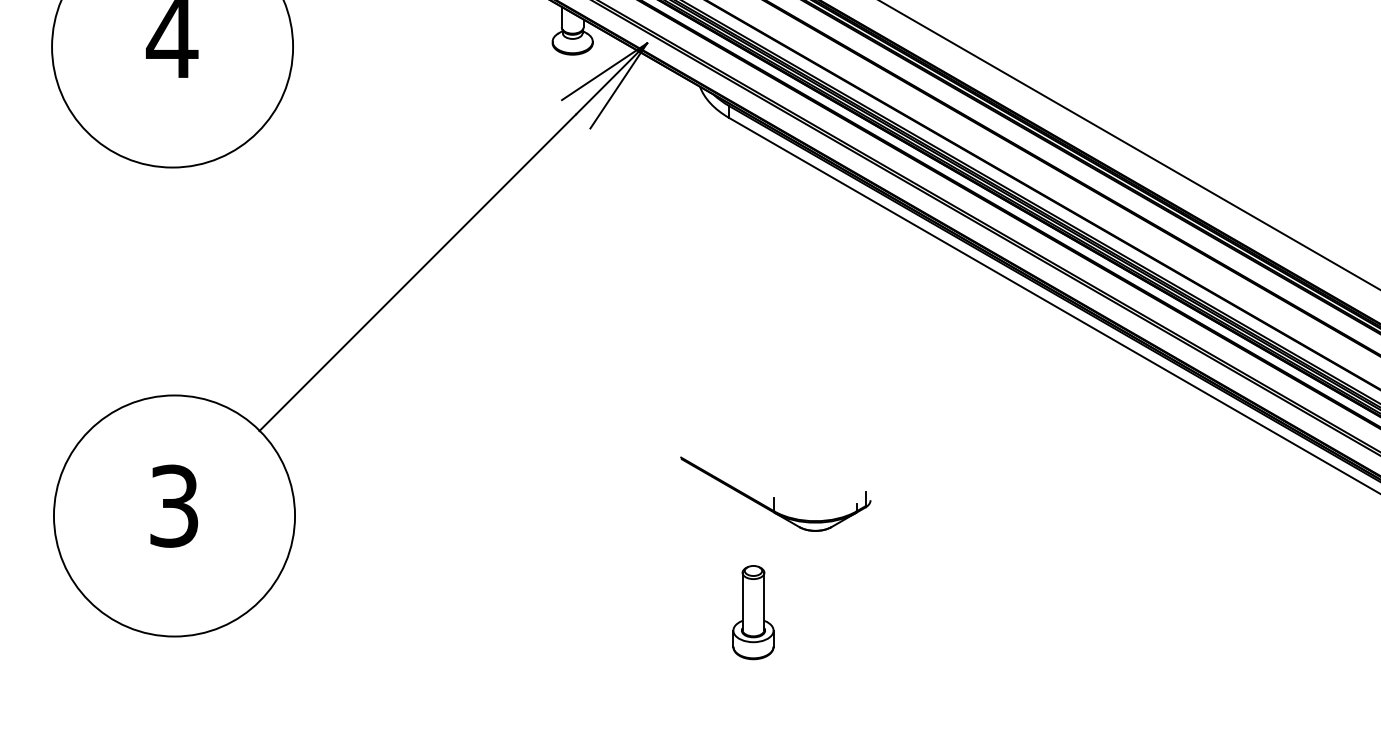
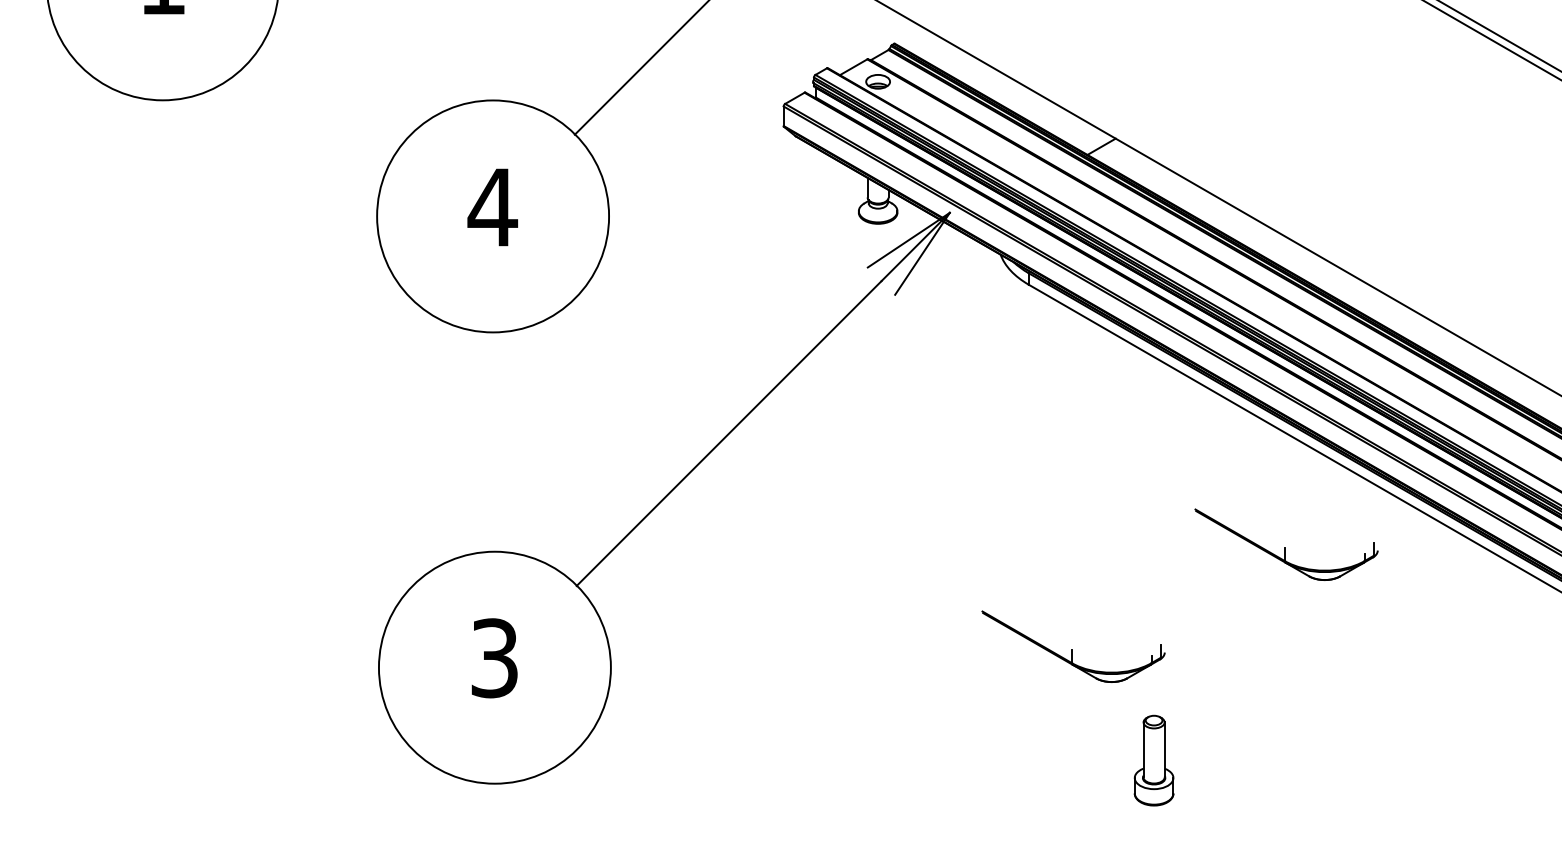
part: (997, 387) -> (1286, 544), added
part: (752, 612) -> (1153, 760), moved

